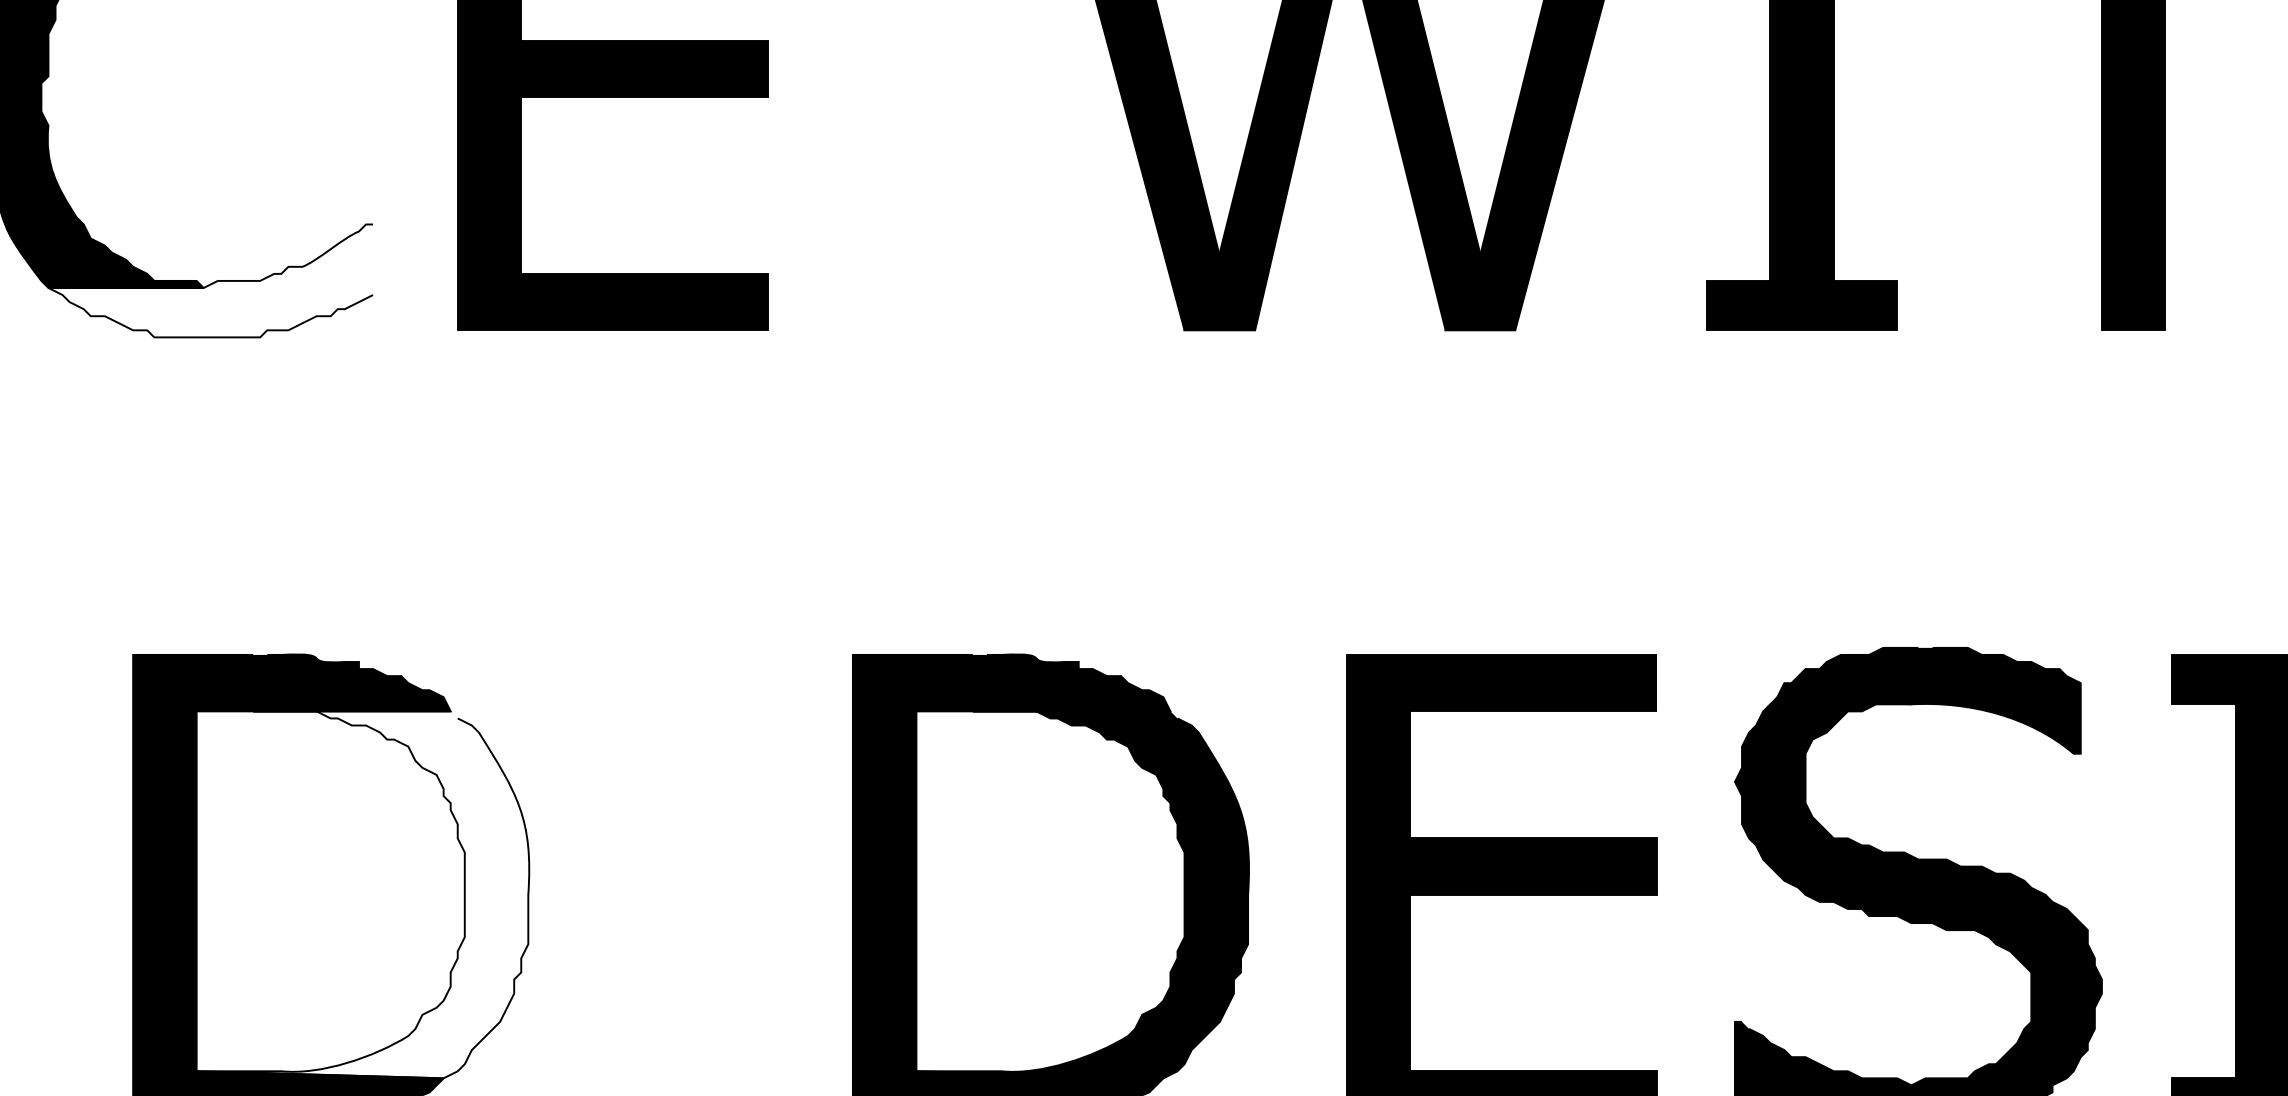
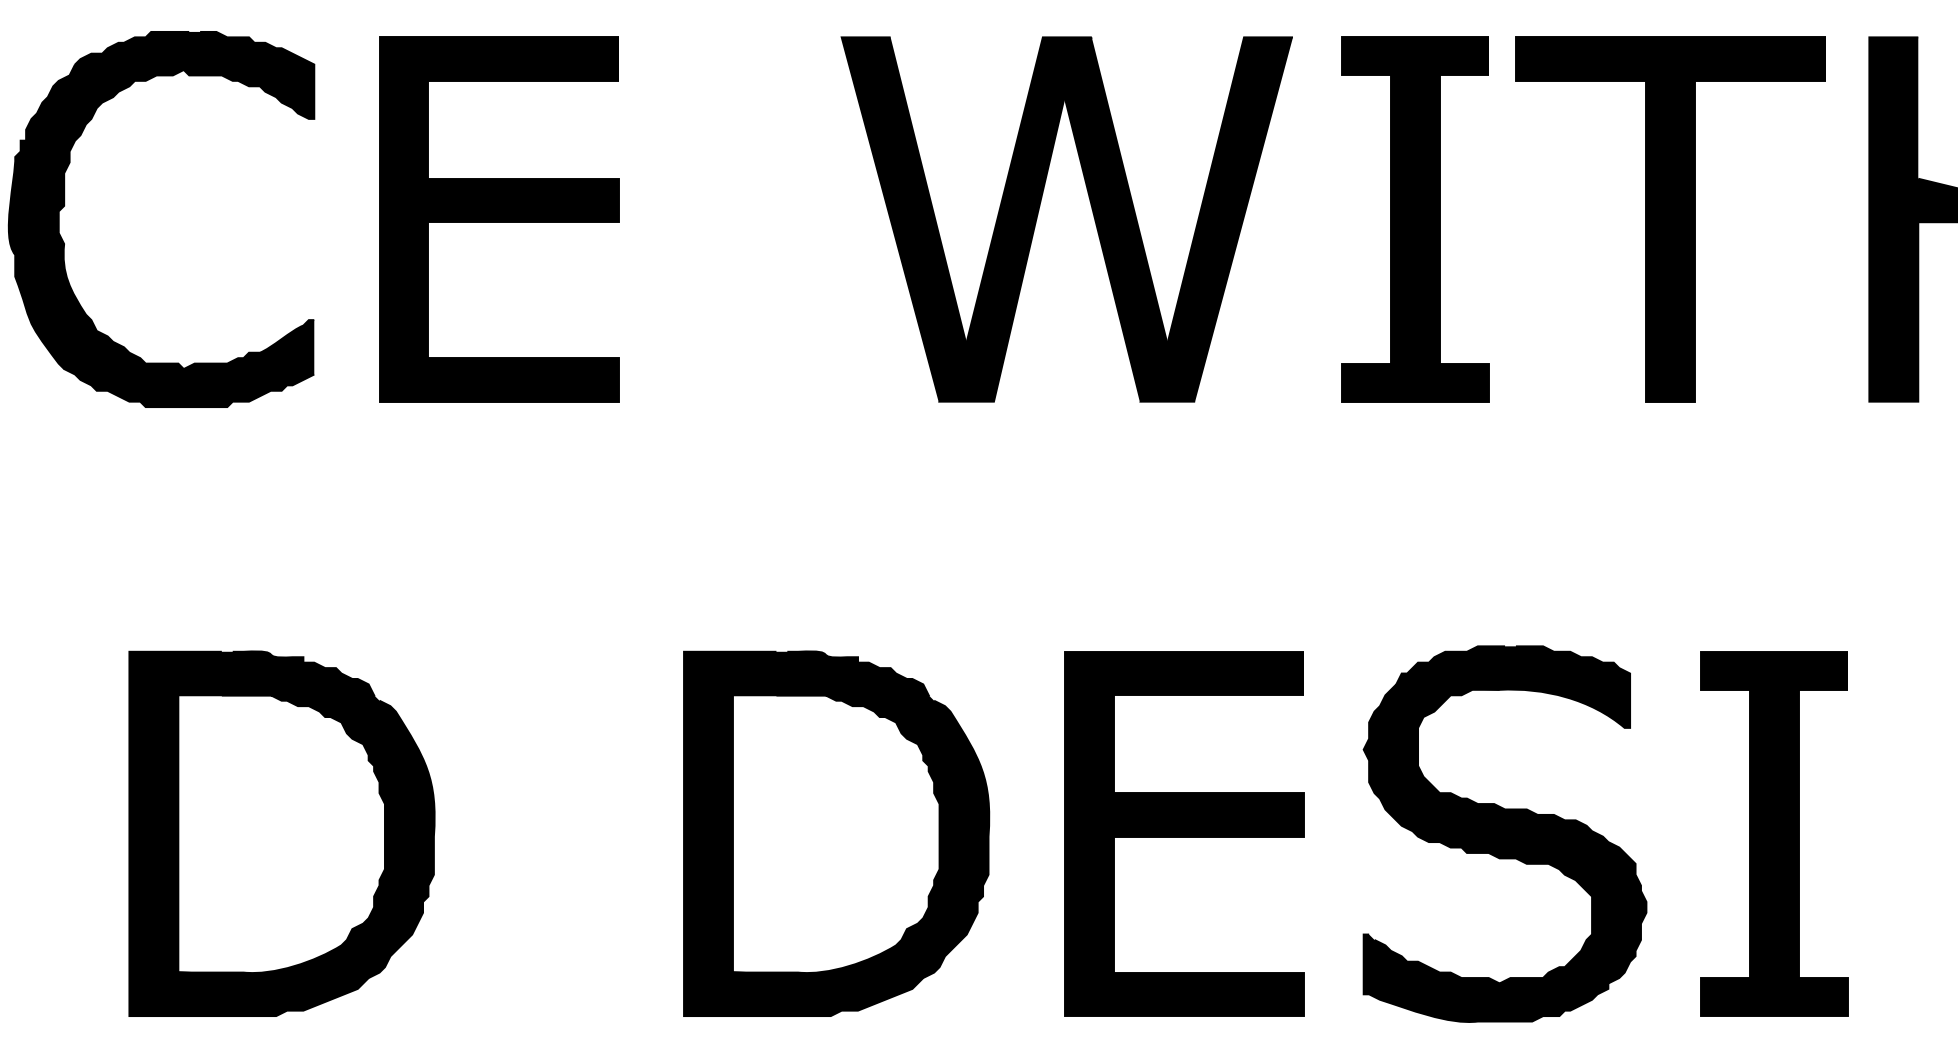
fill: (211, 280) -> (189, 363), added
fill: (362, 894) -> (306, 836), added

